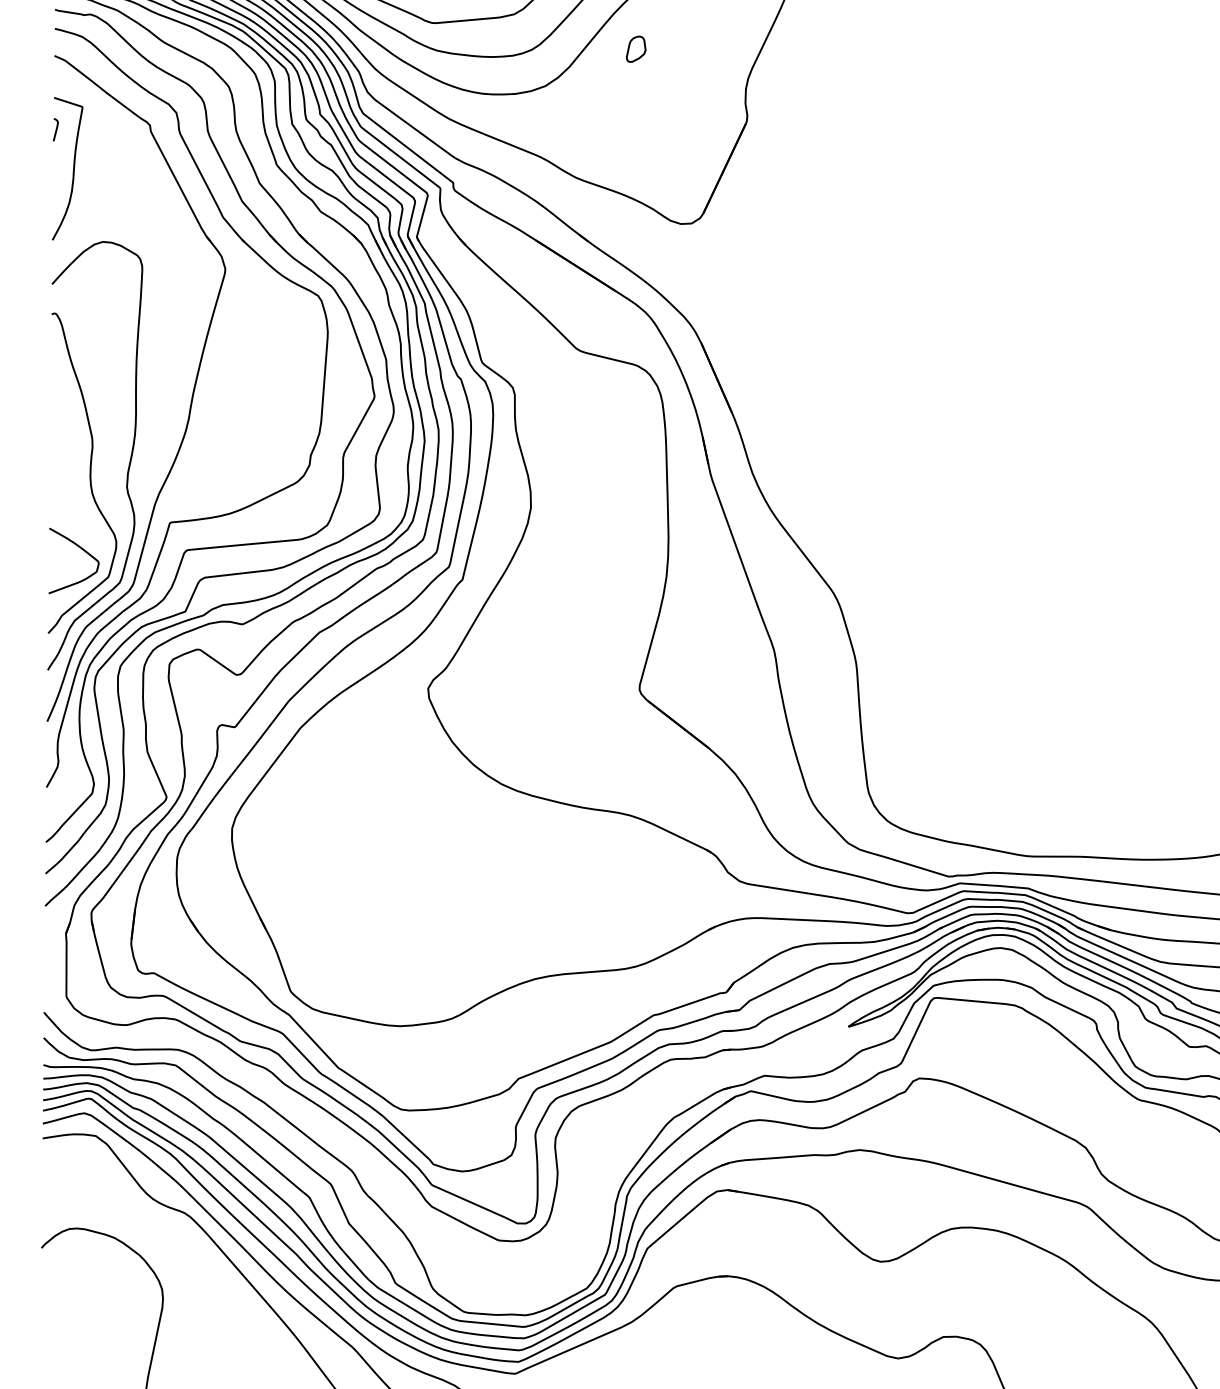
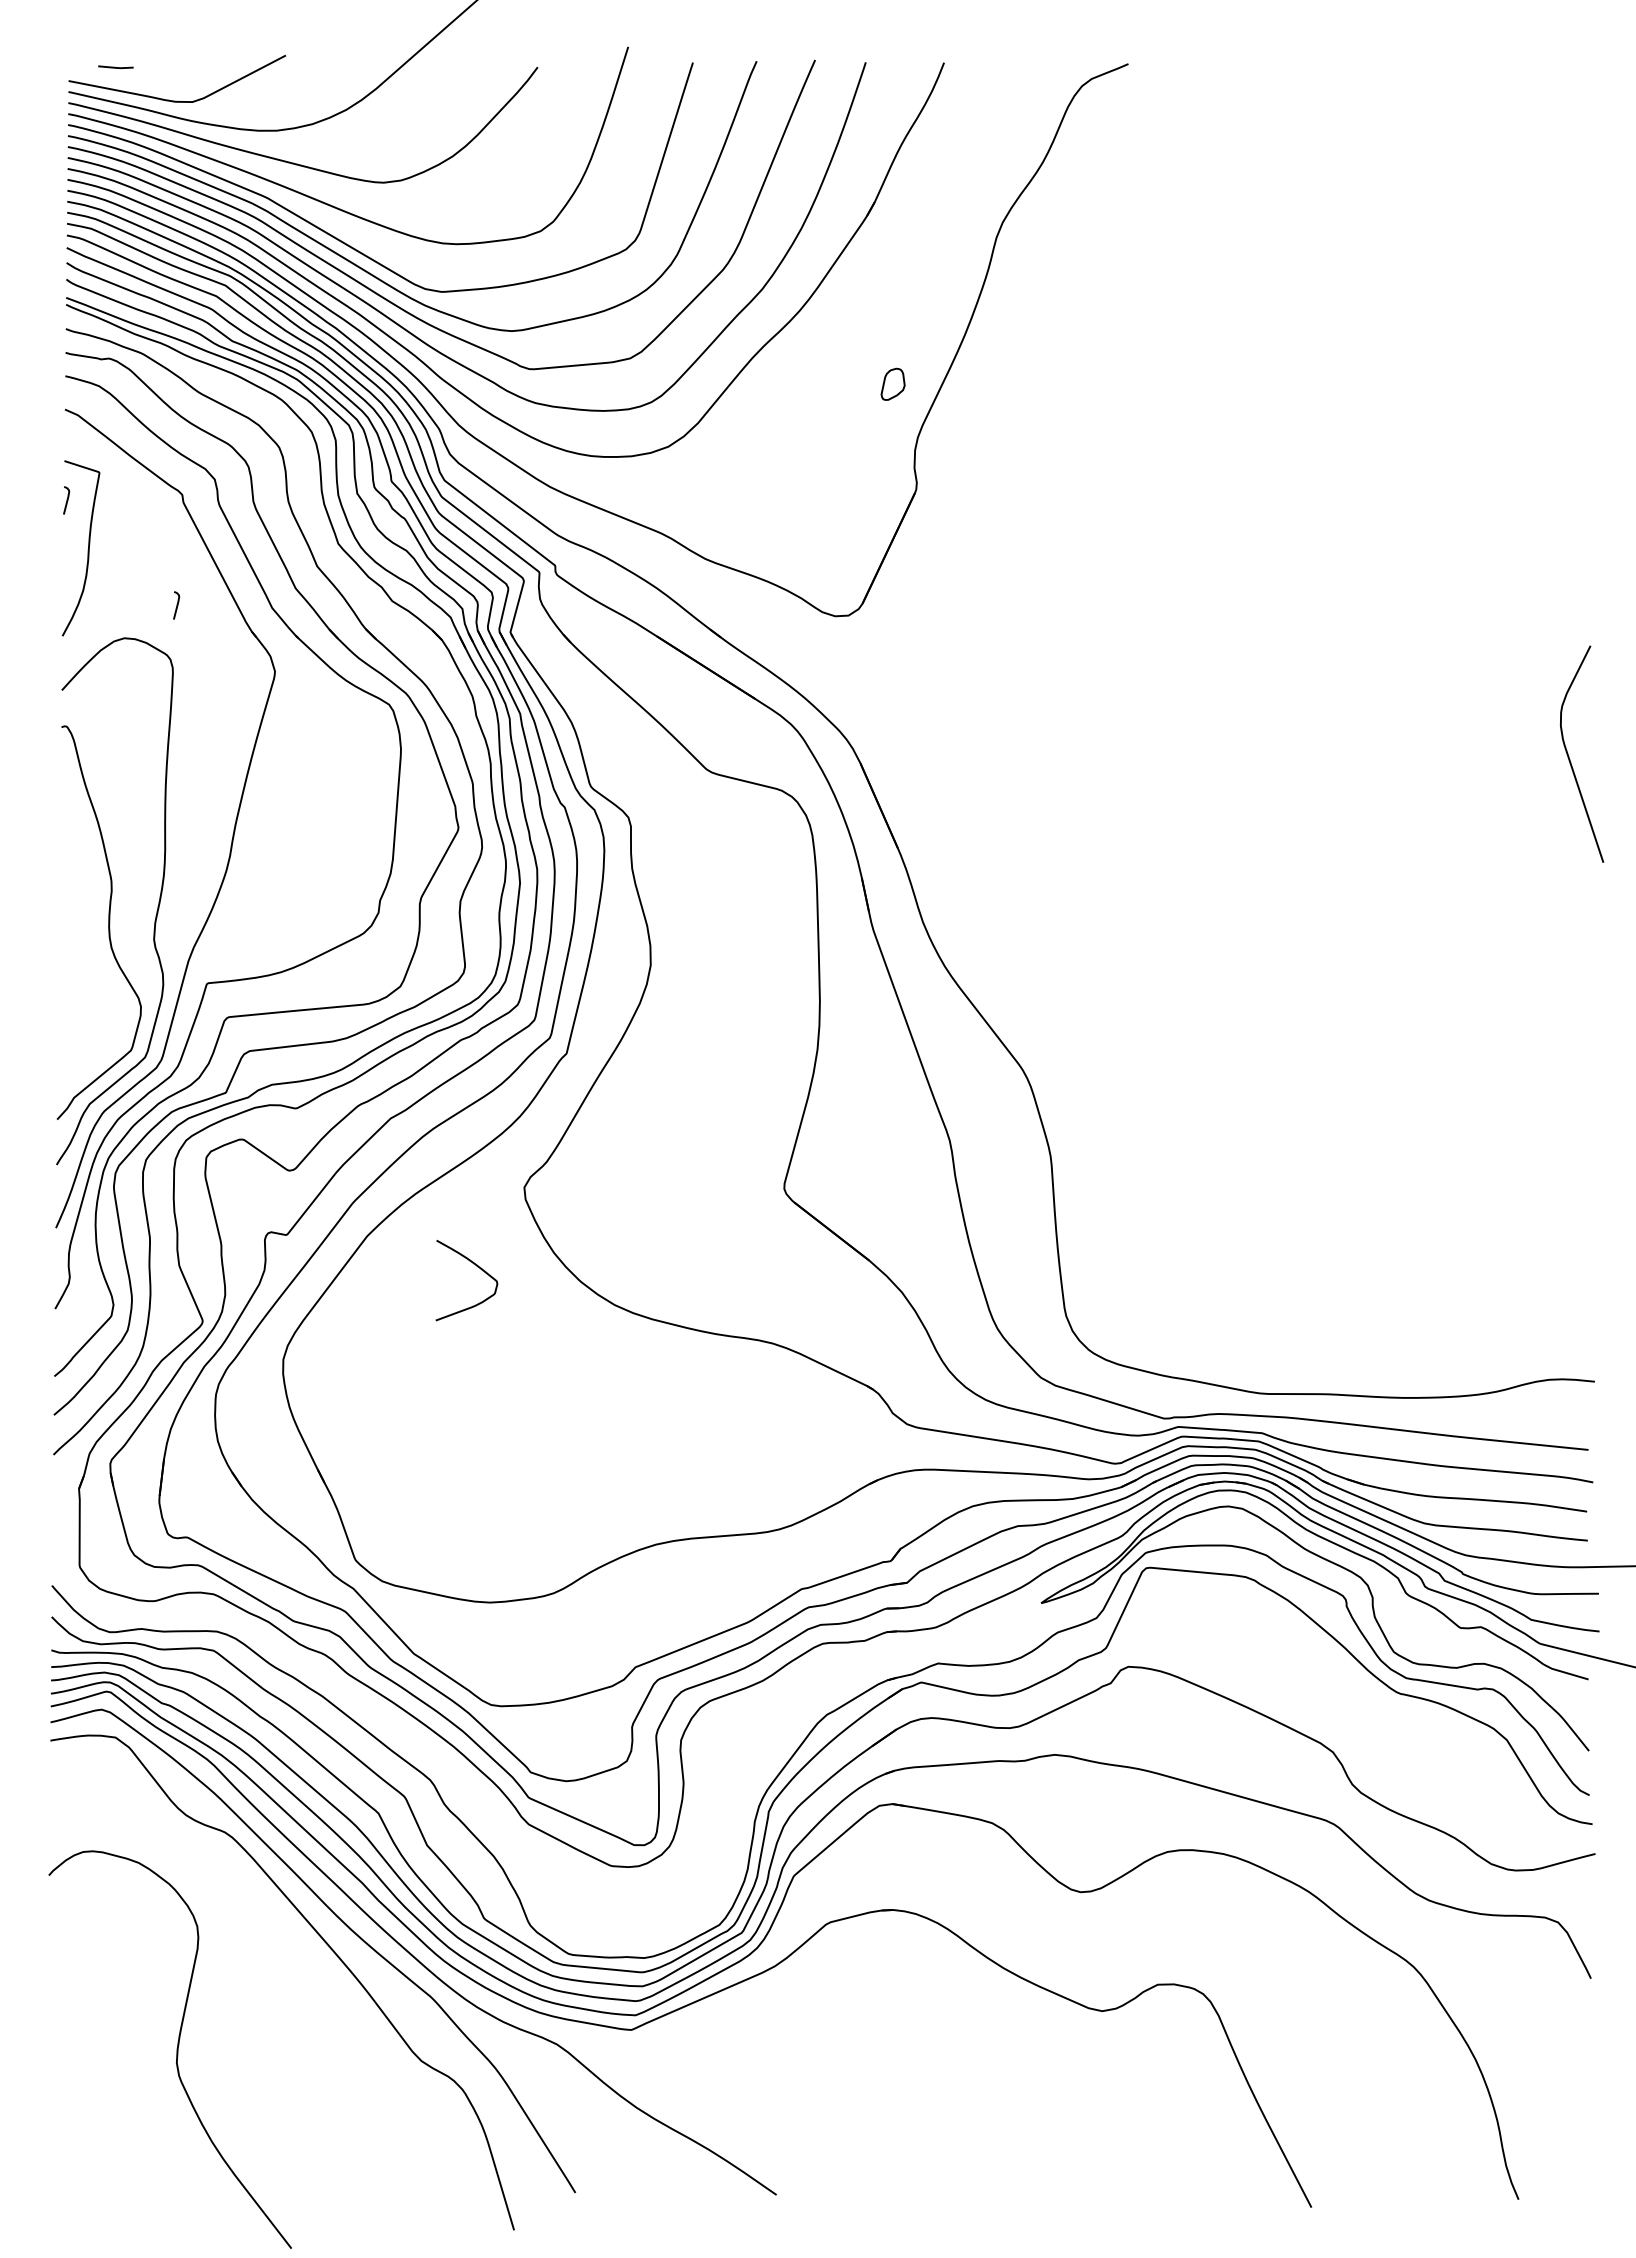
part: (635, 48) -> (892, 383), moved
curve: (145, 215) -> (176, 605), added
curve: (82, 550) -> (477, 1267), moved

